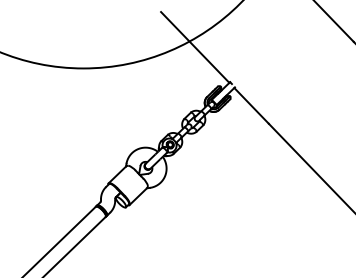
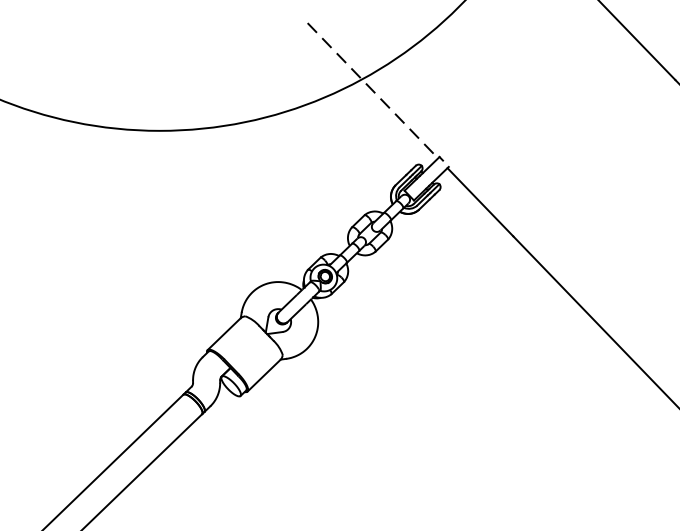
line: (195, 47) -> (373, 90), solid -> dashed

